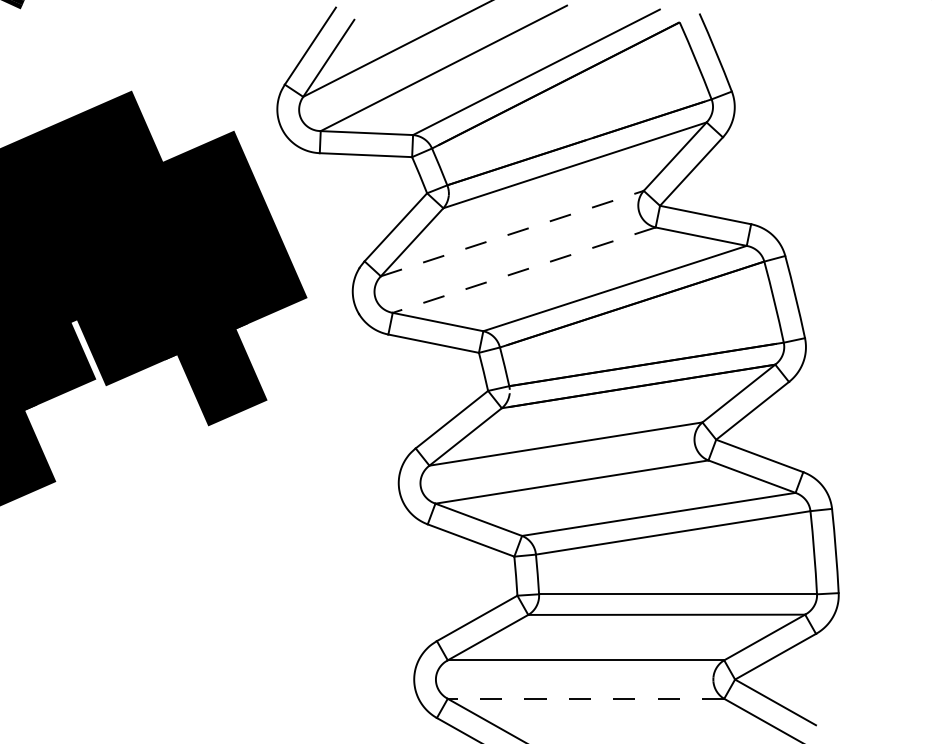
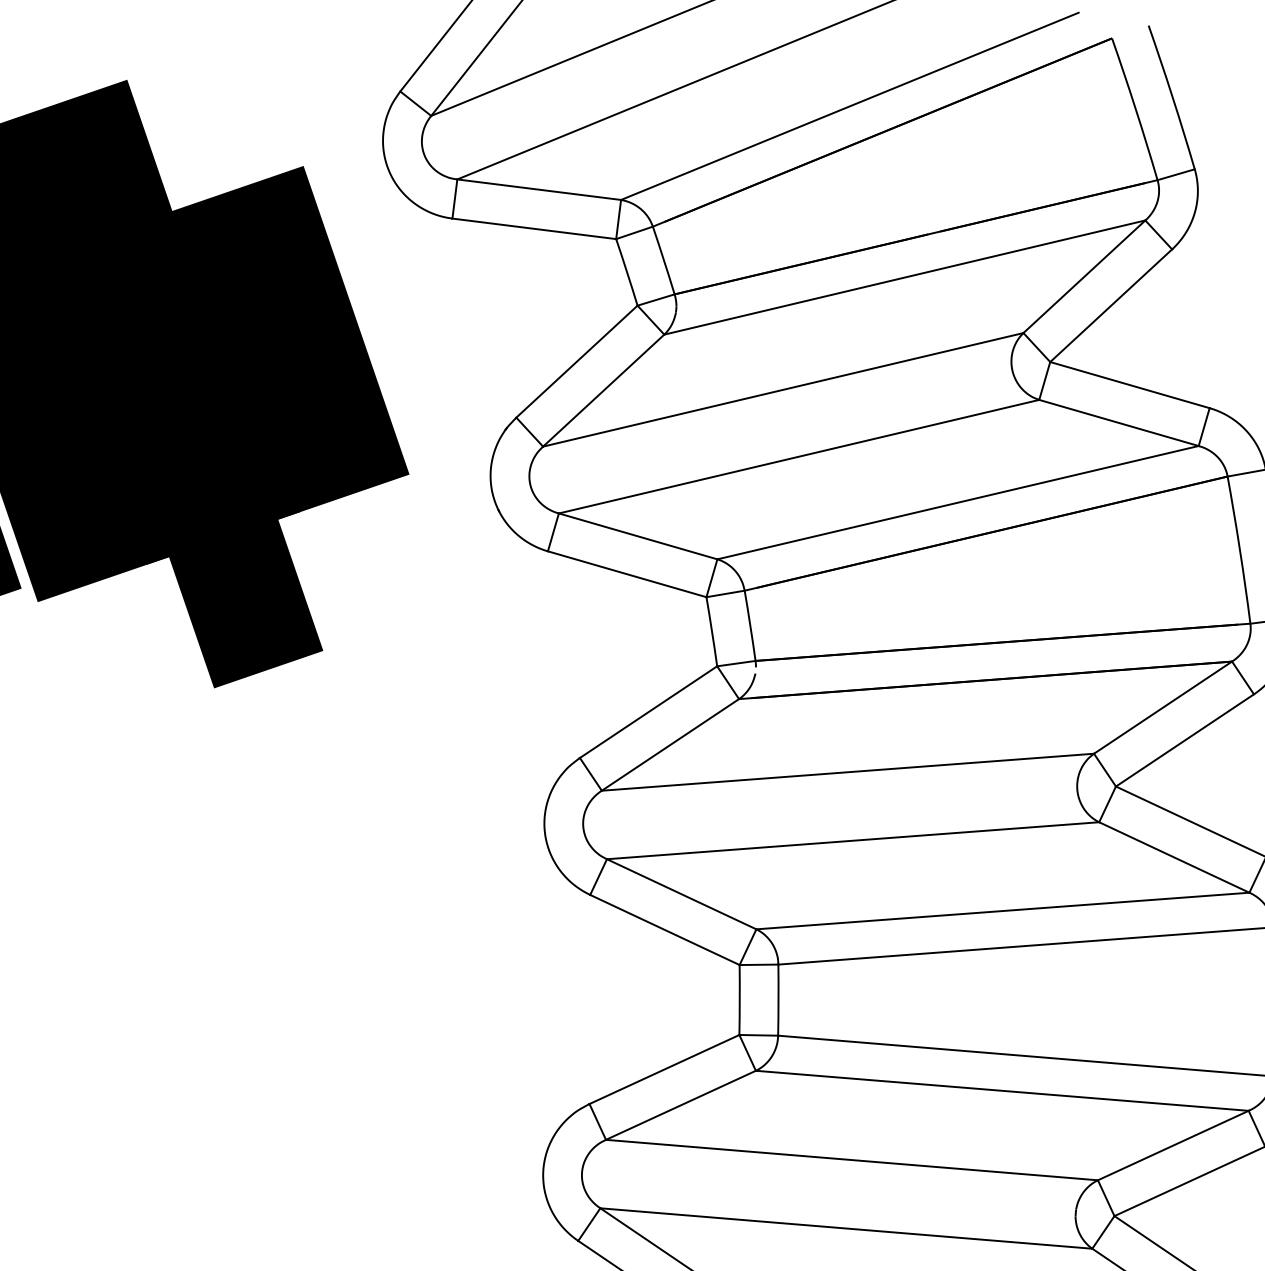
line: (512, 233) -> (783, 389), dashed -> solid
line: (523, 270) -> (797, 457), dashed -> solid
line: (585, 698) -> (845, 1227), dashed -> solid

